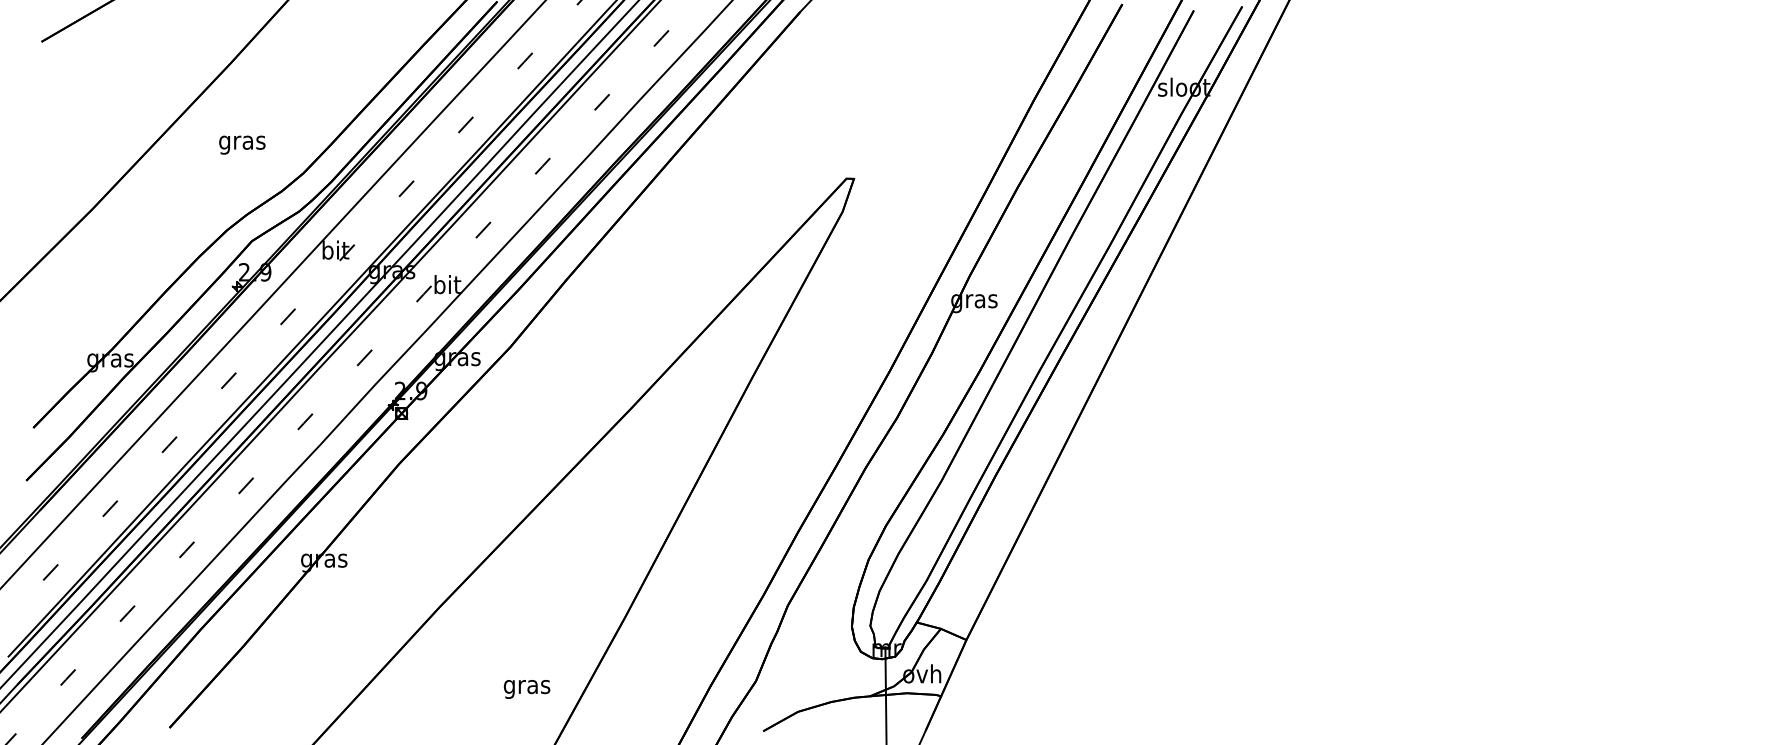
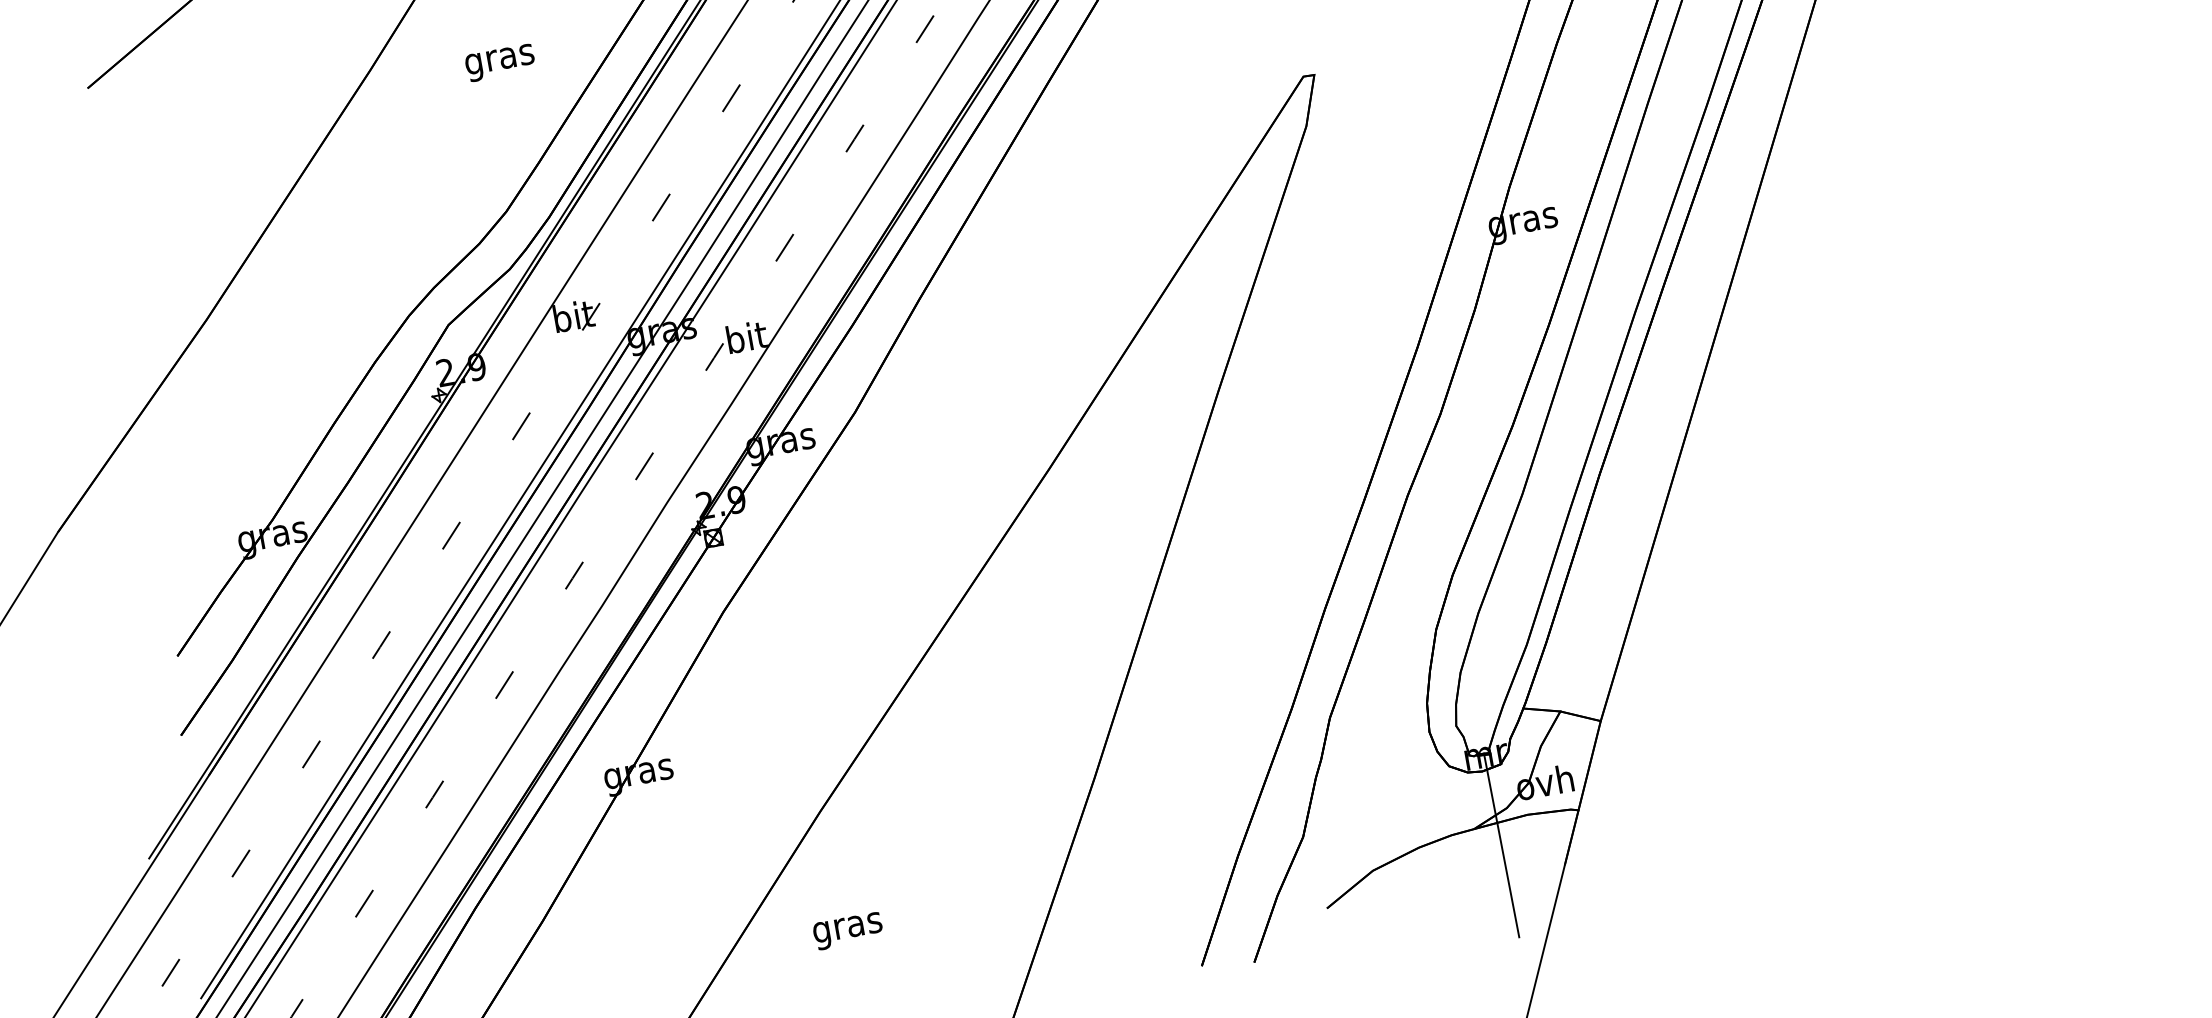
text: (242, 144) -> (500, 62), moved
text: (526, 689) -> (847, 931), moved

